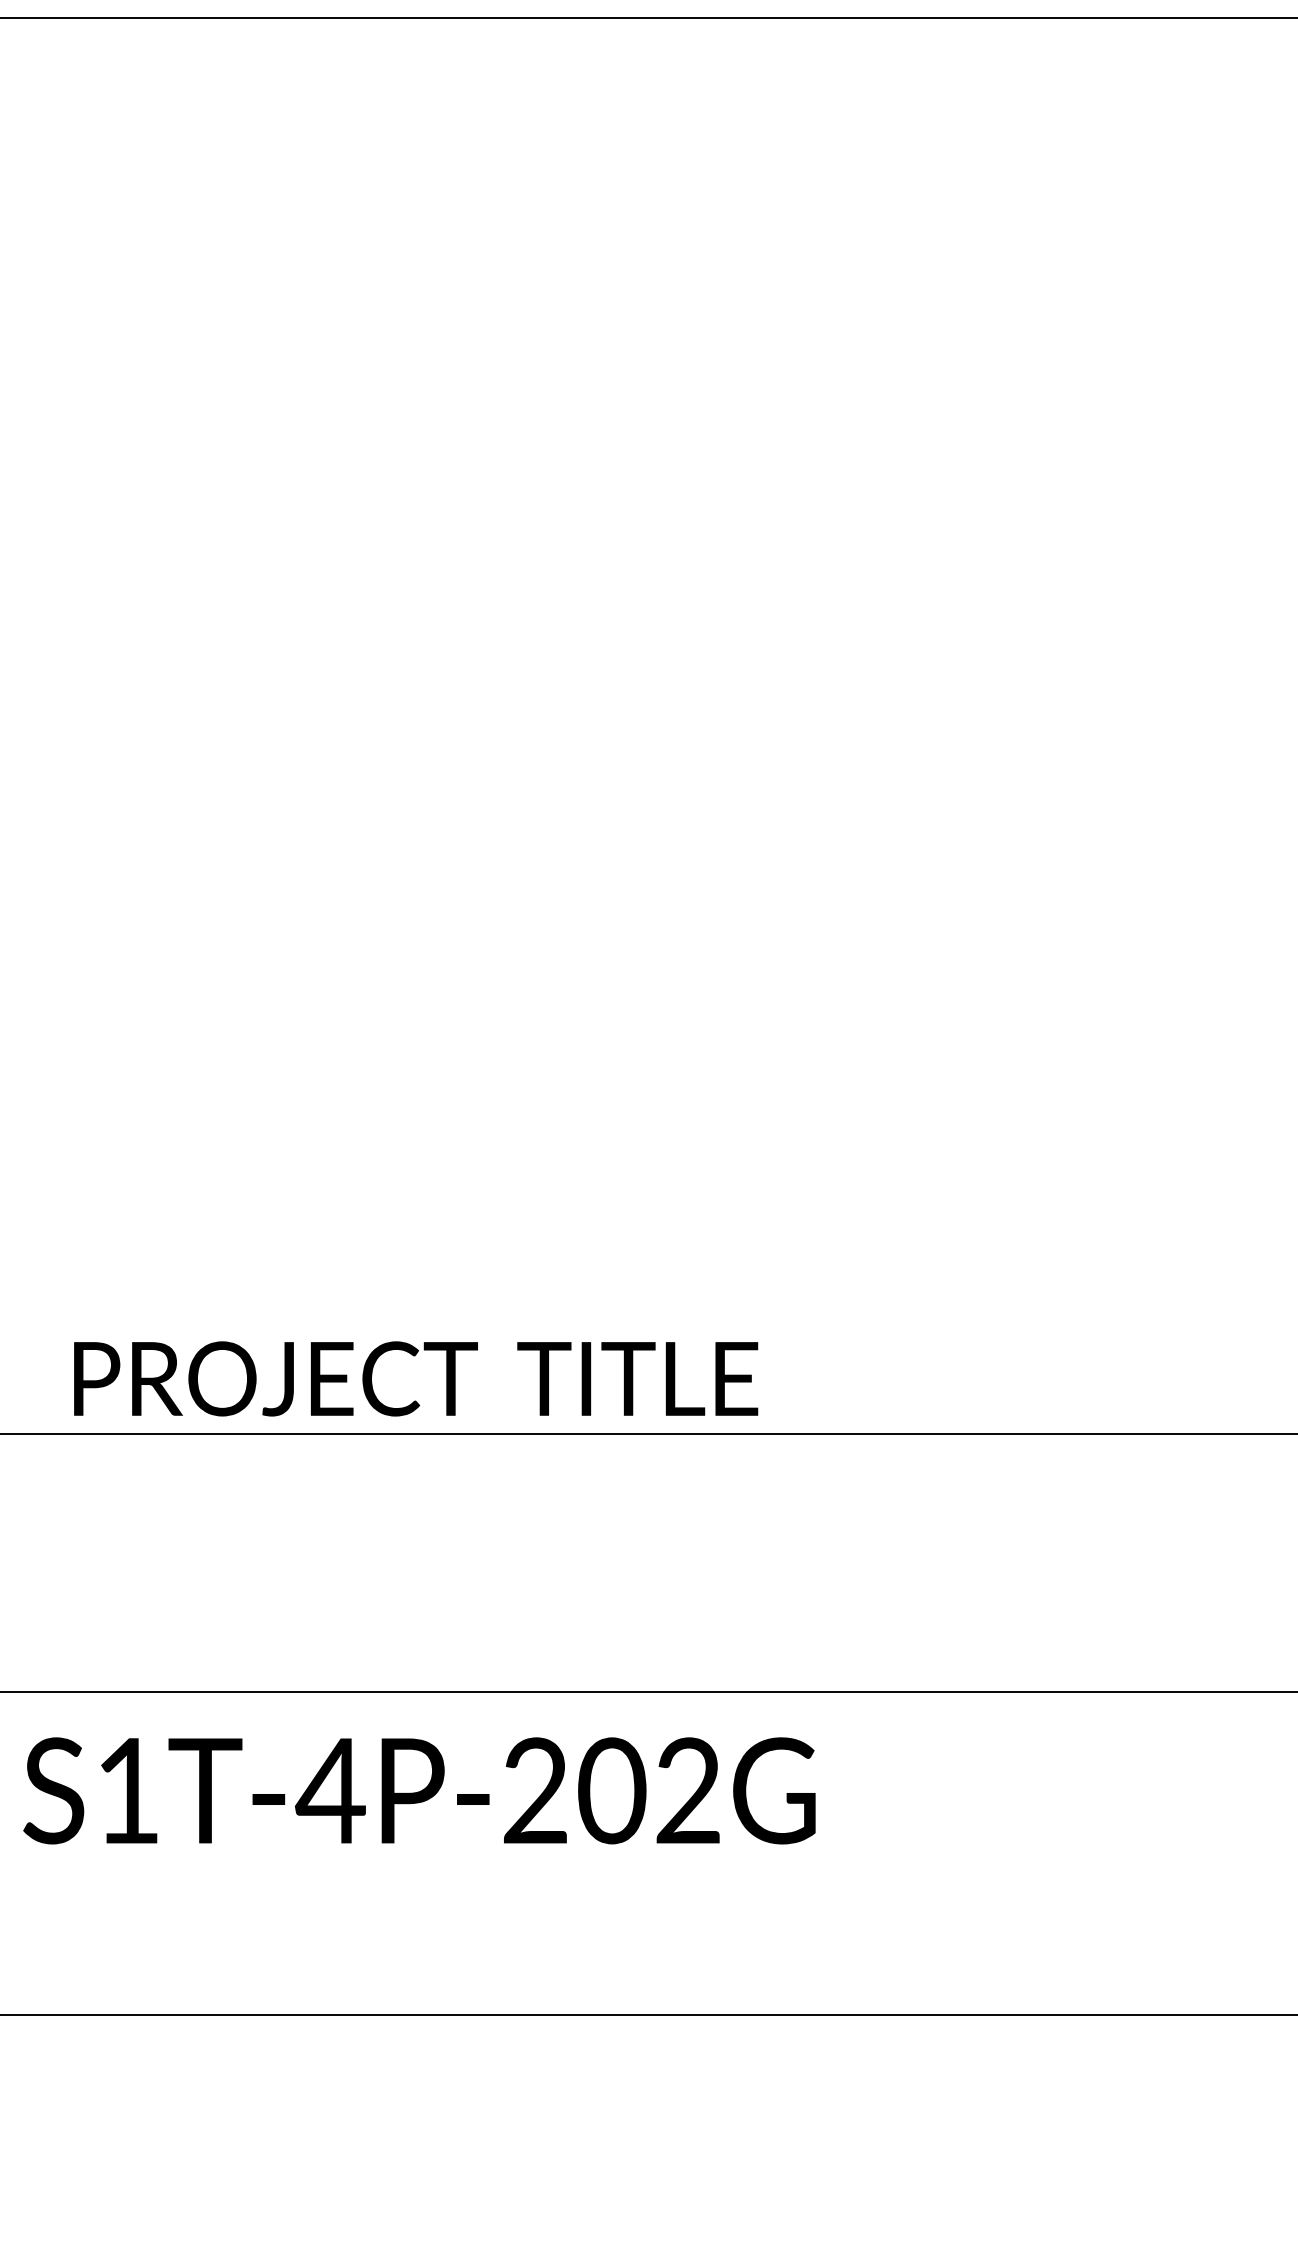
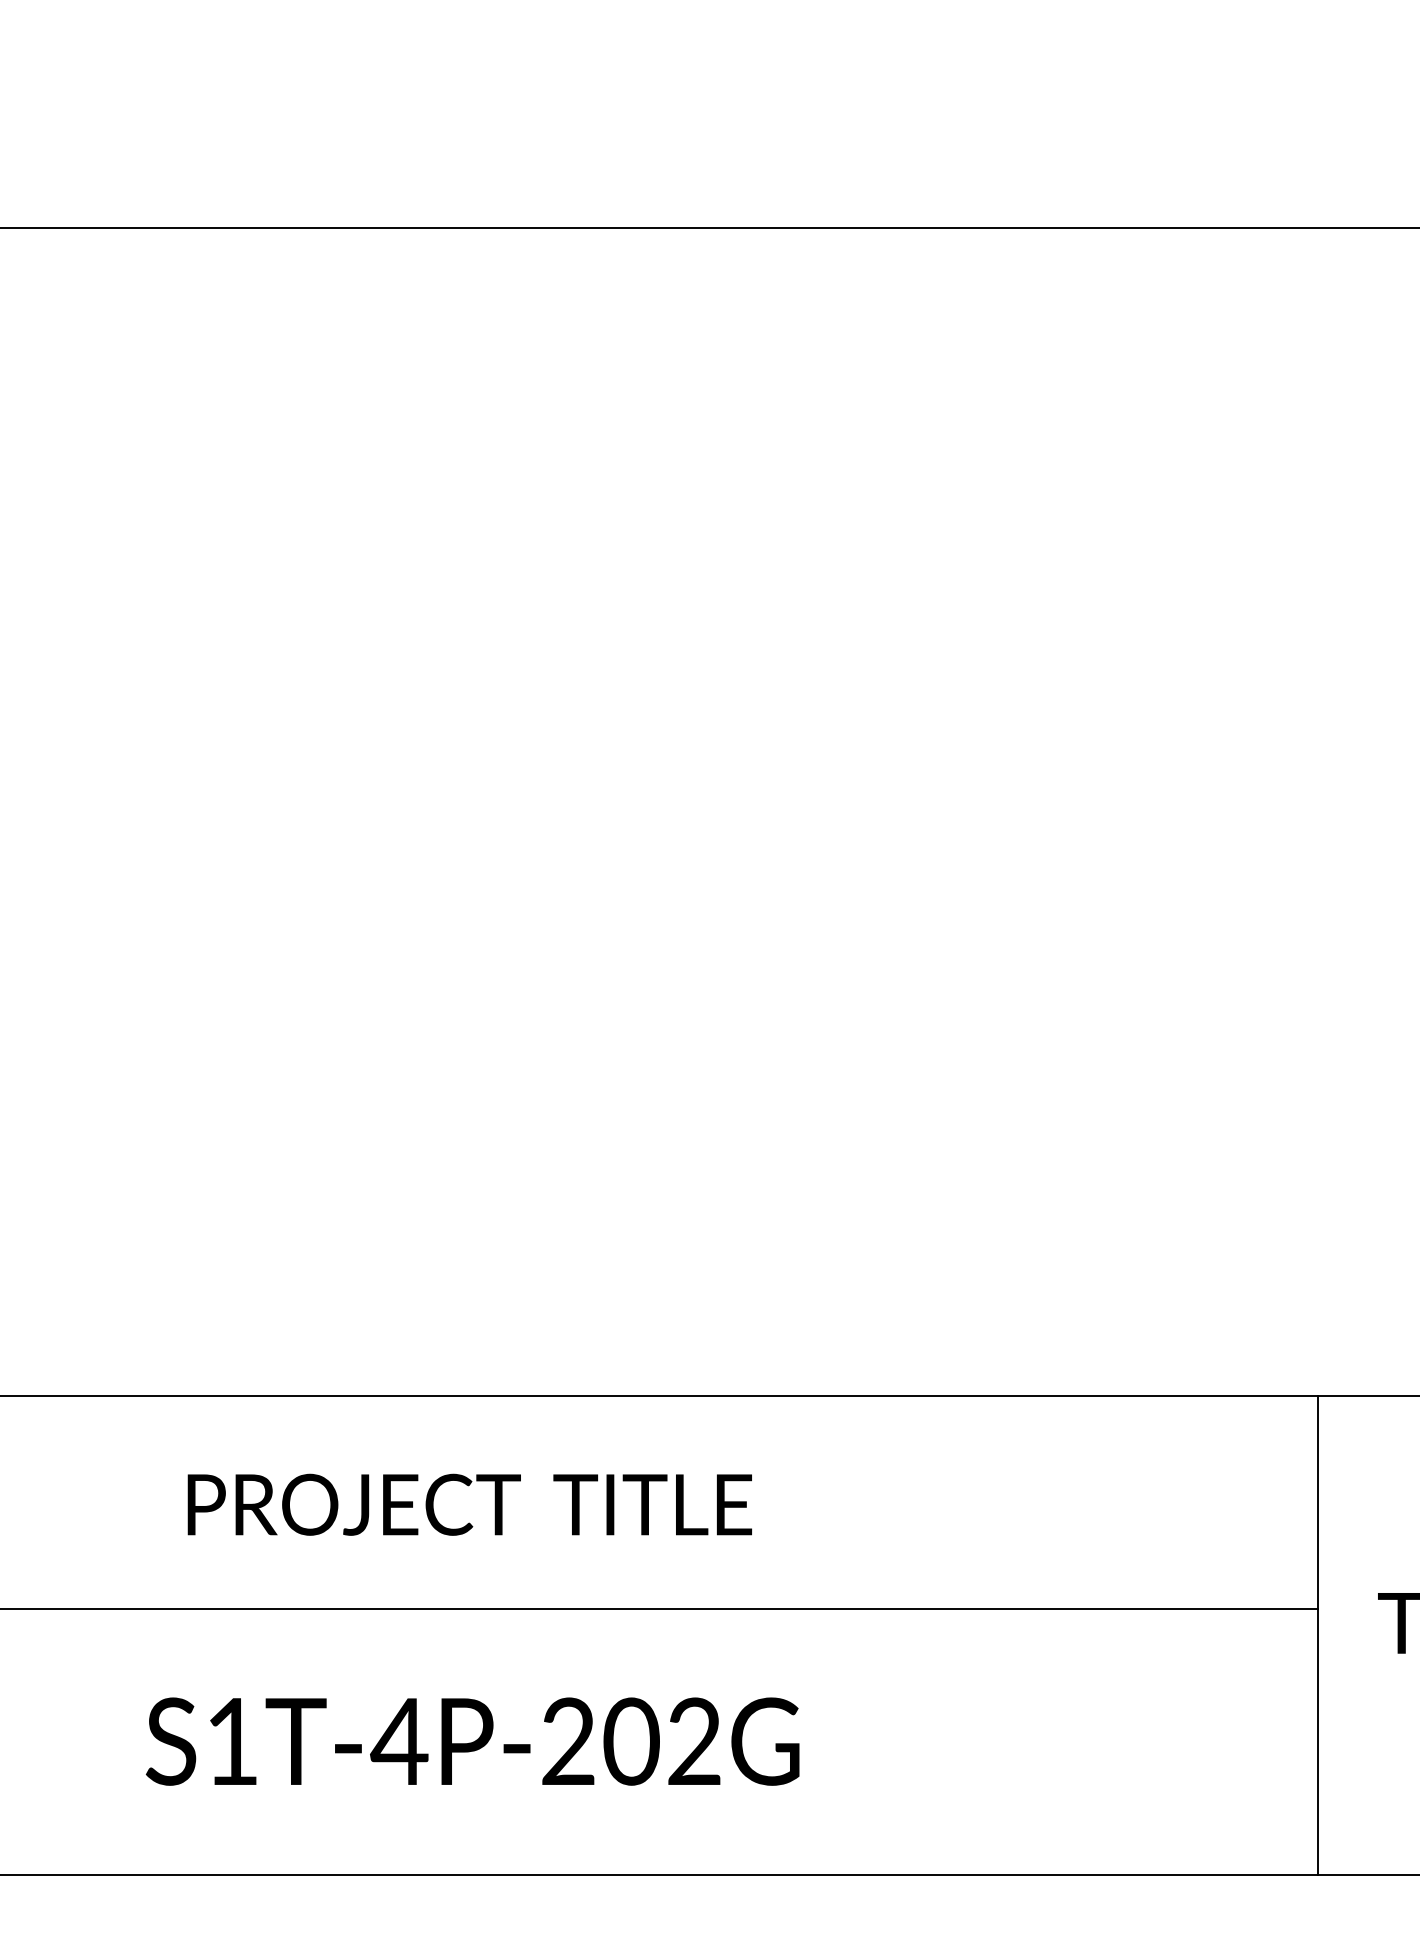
text: (415, 1378) -> (469, 1504), moved
text: (419, 1790) -> (472, 1741), moved

